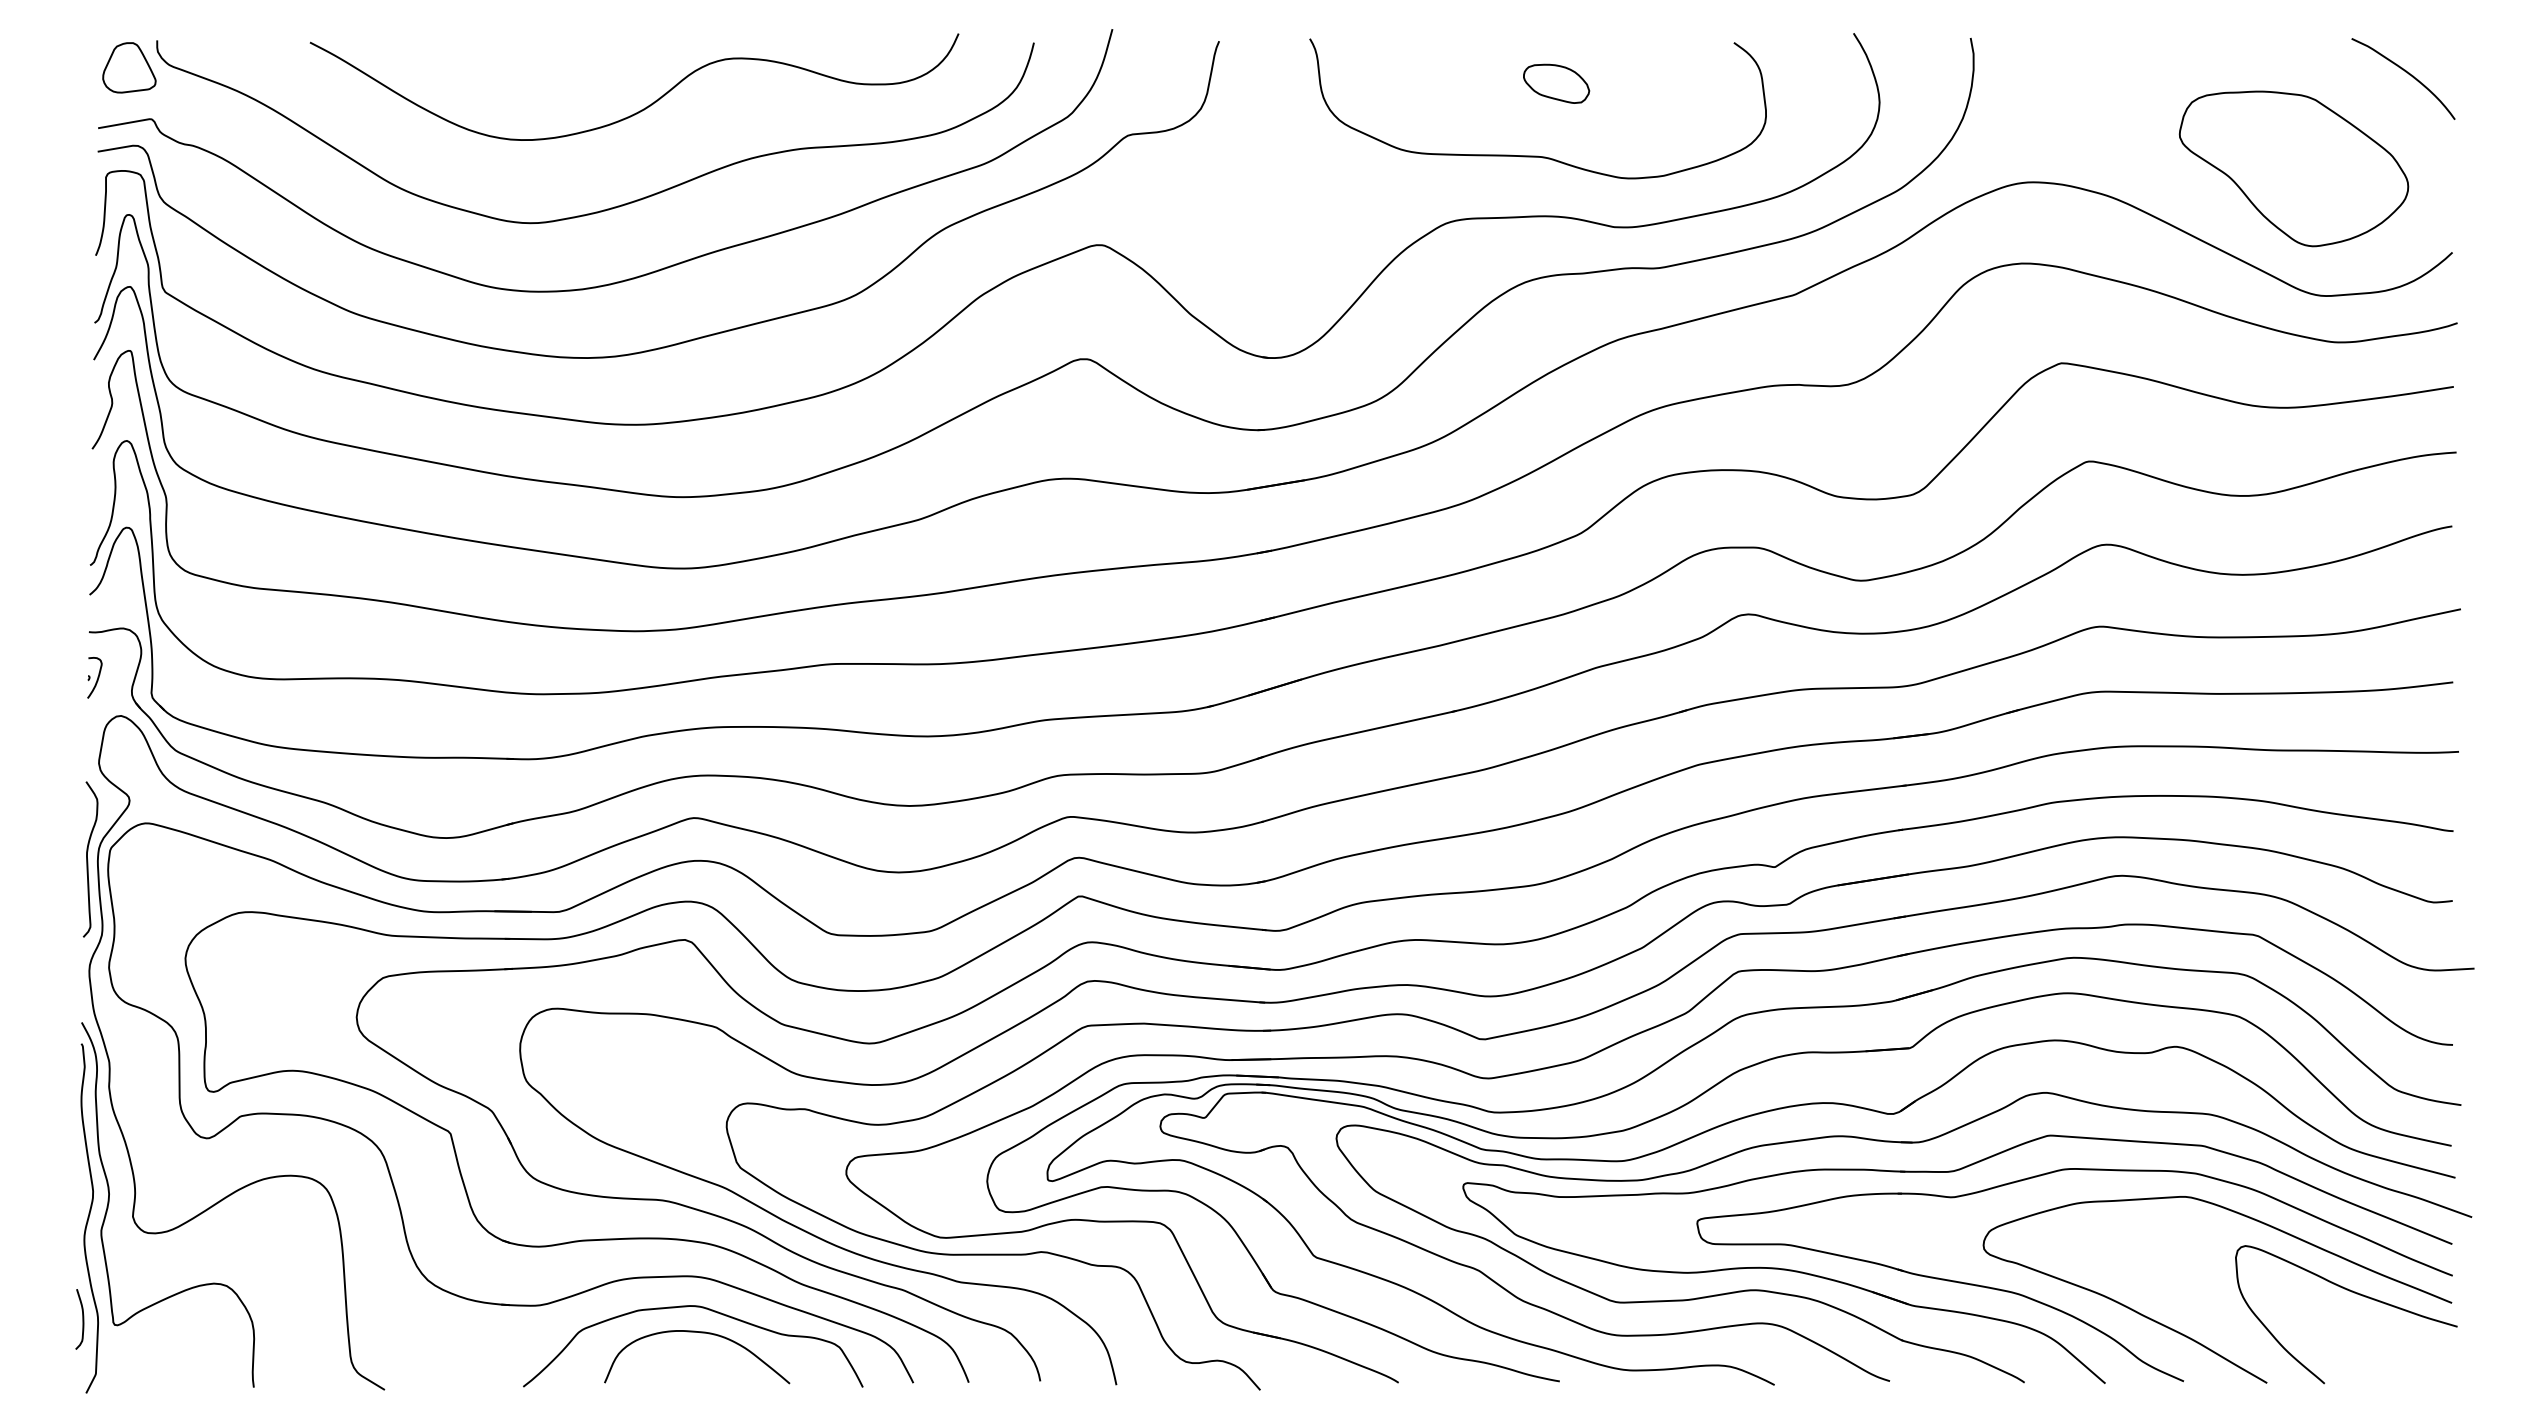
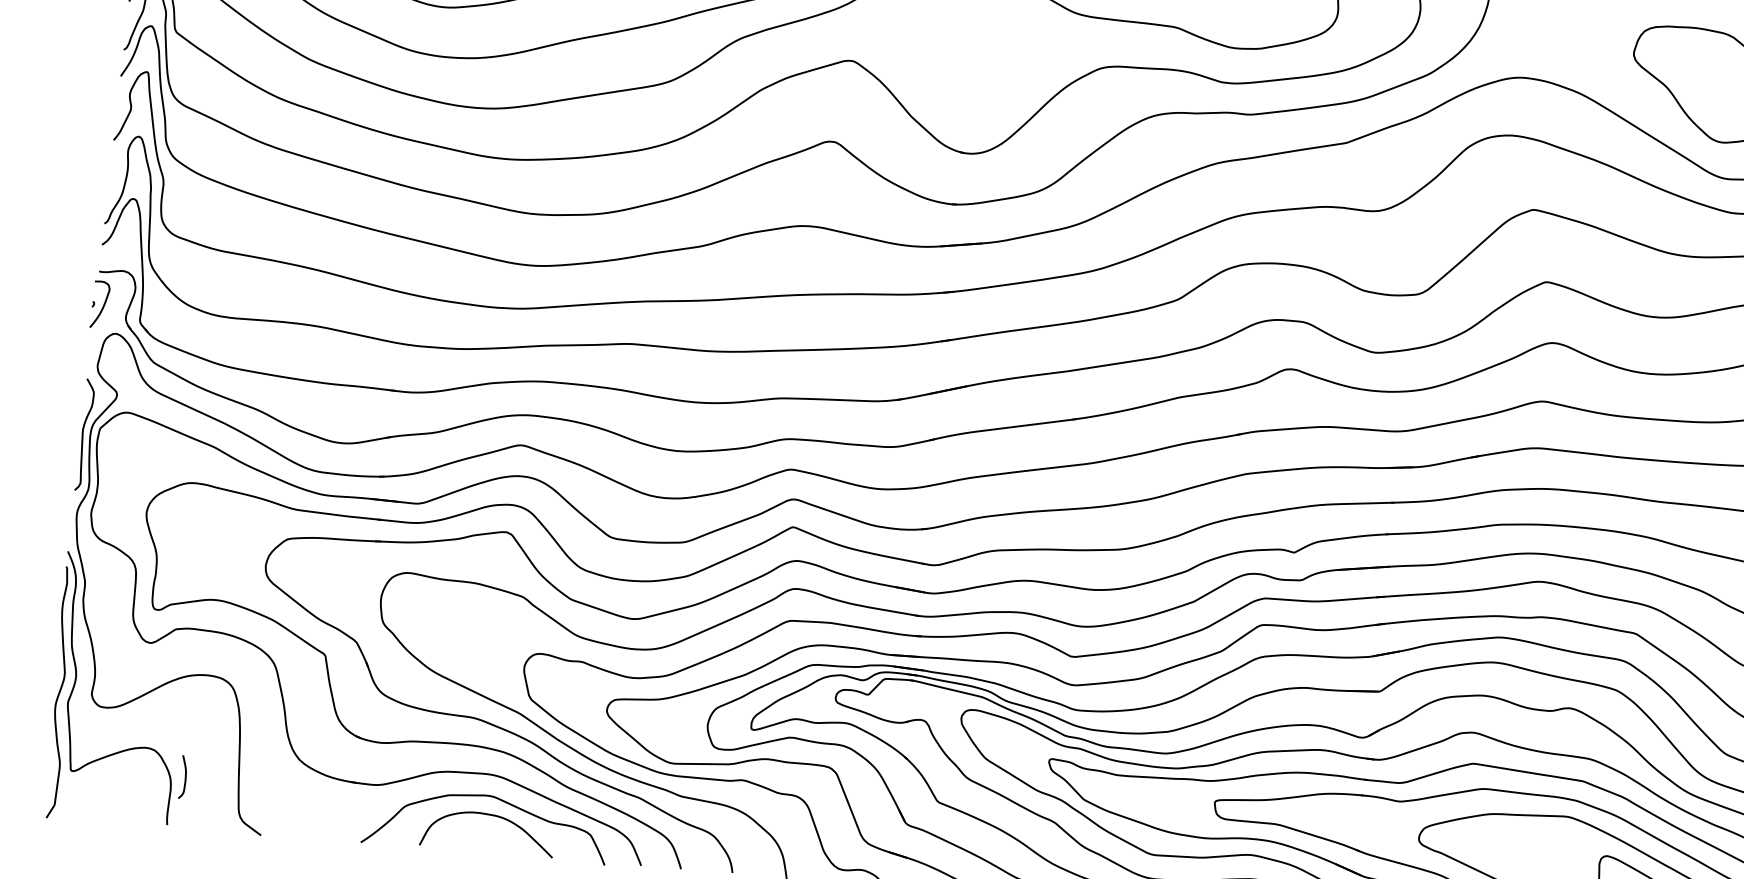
part: (94, 677) -> (100, 304), size x1.6
curve: (82, 1319) -> (185, 777), moved

